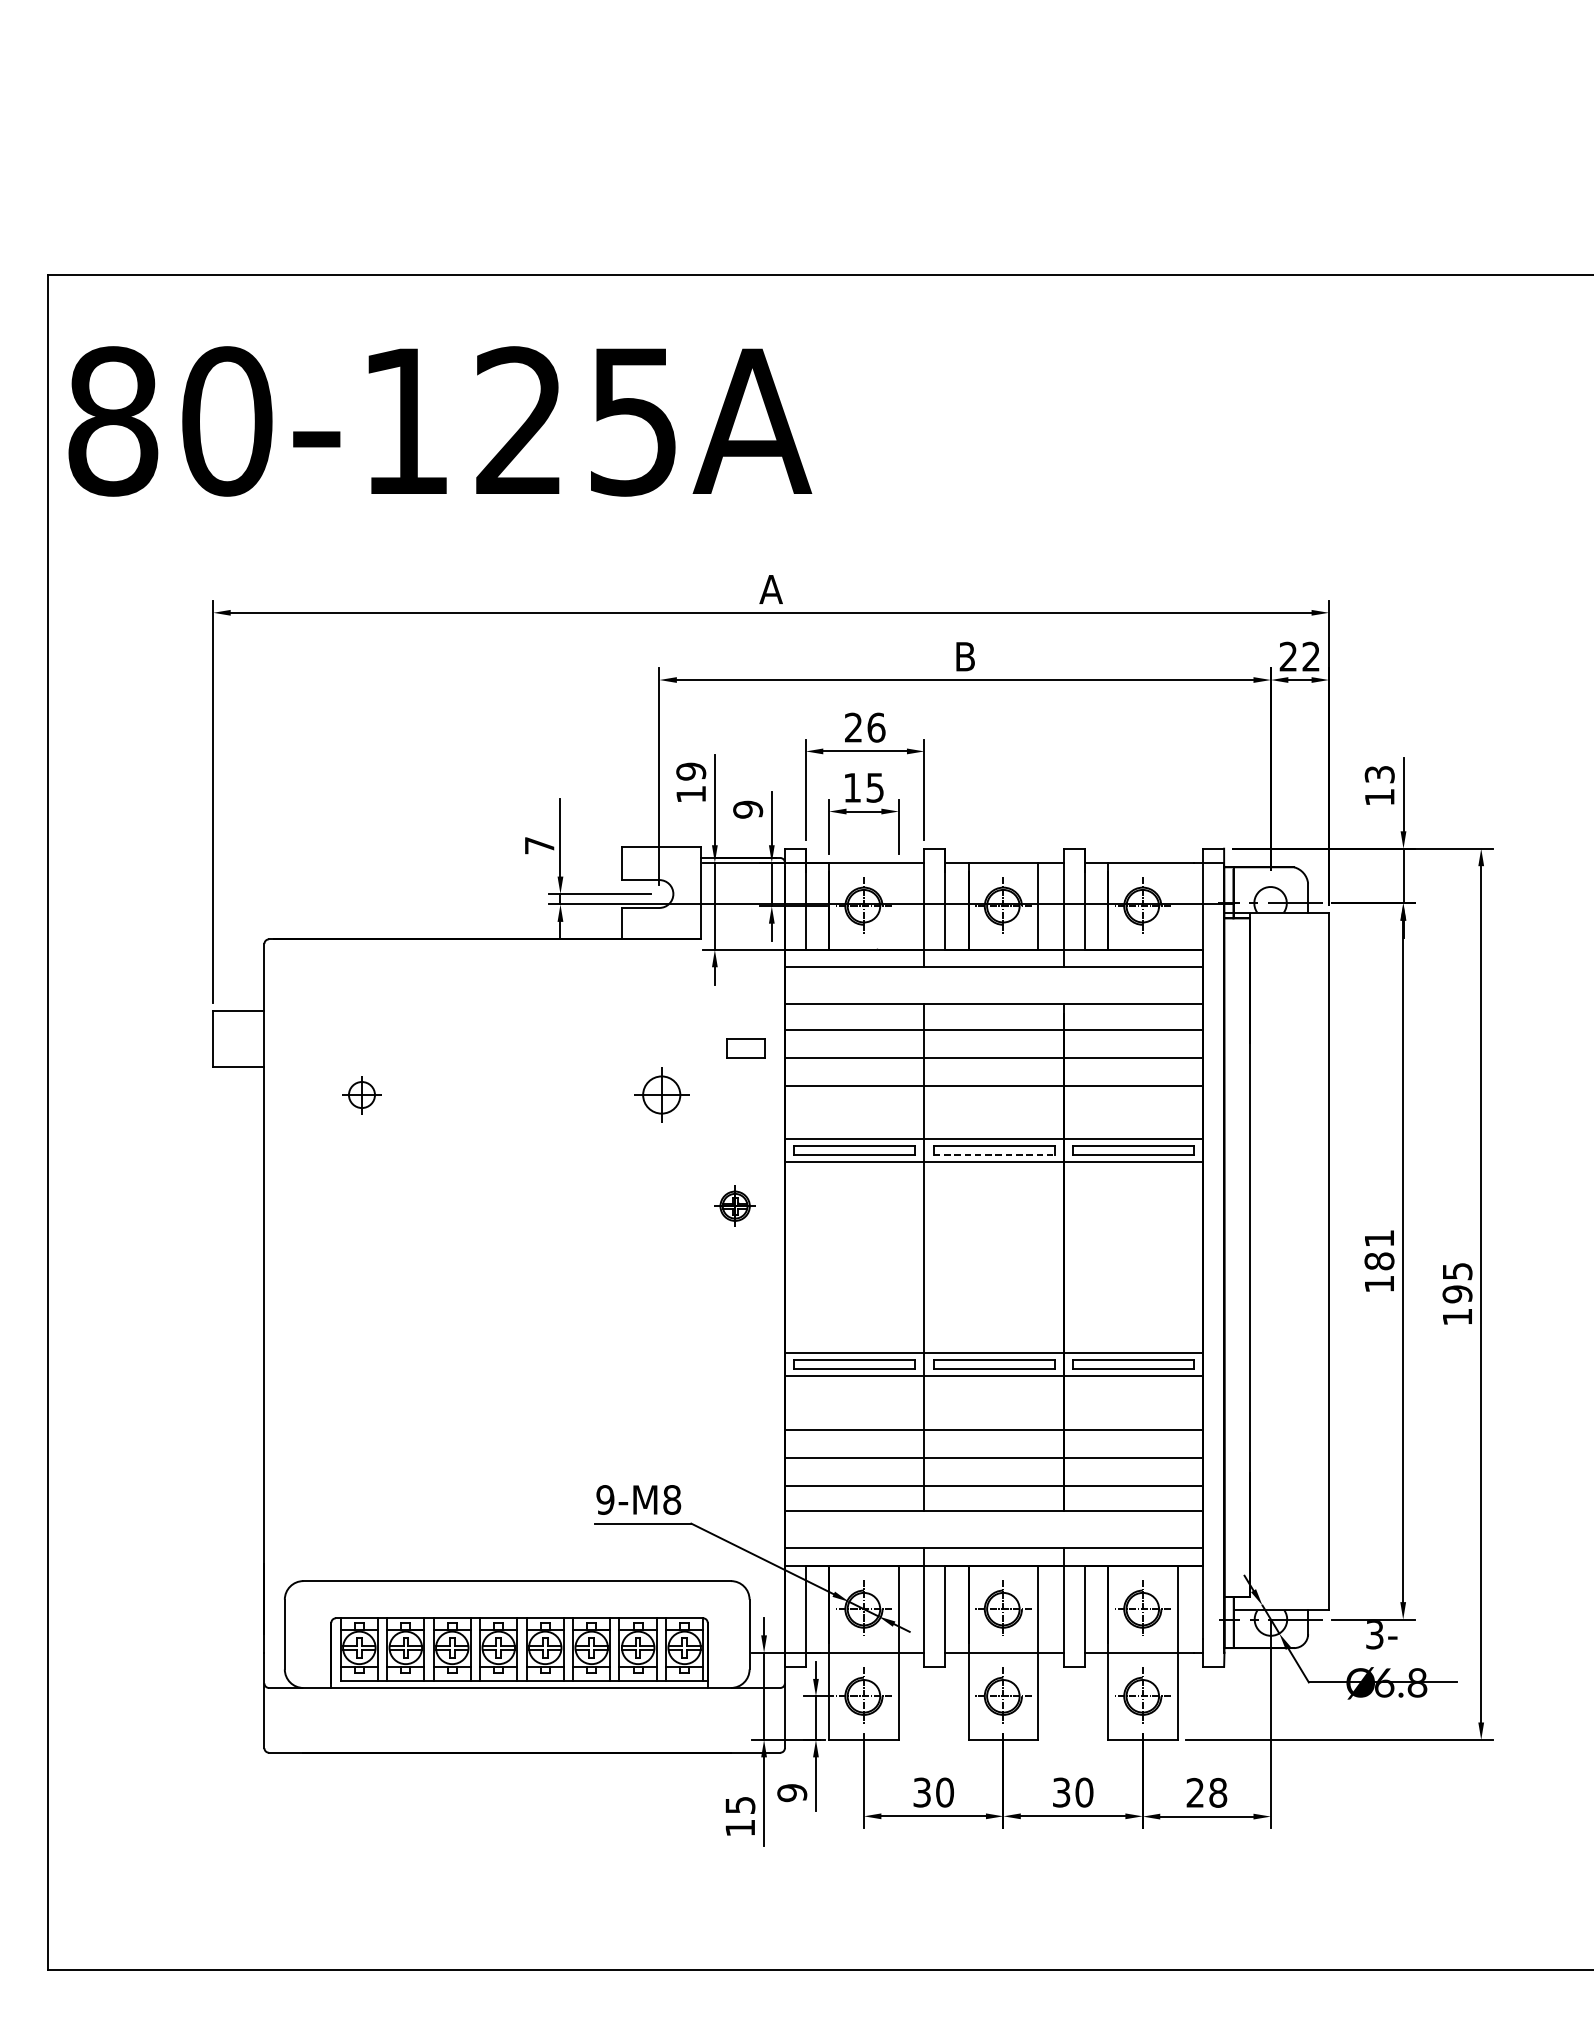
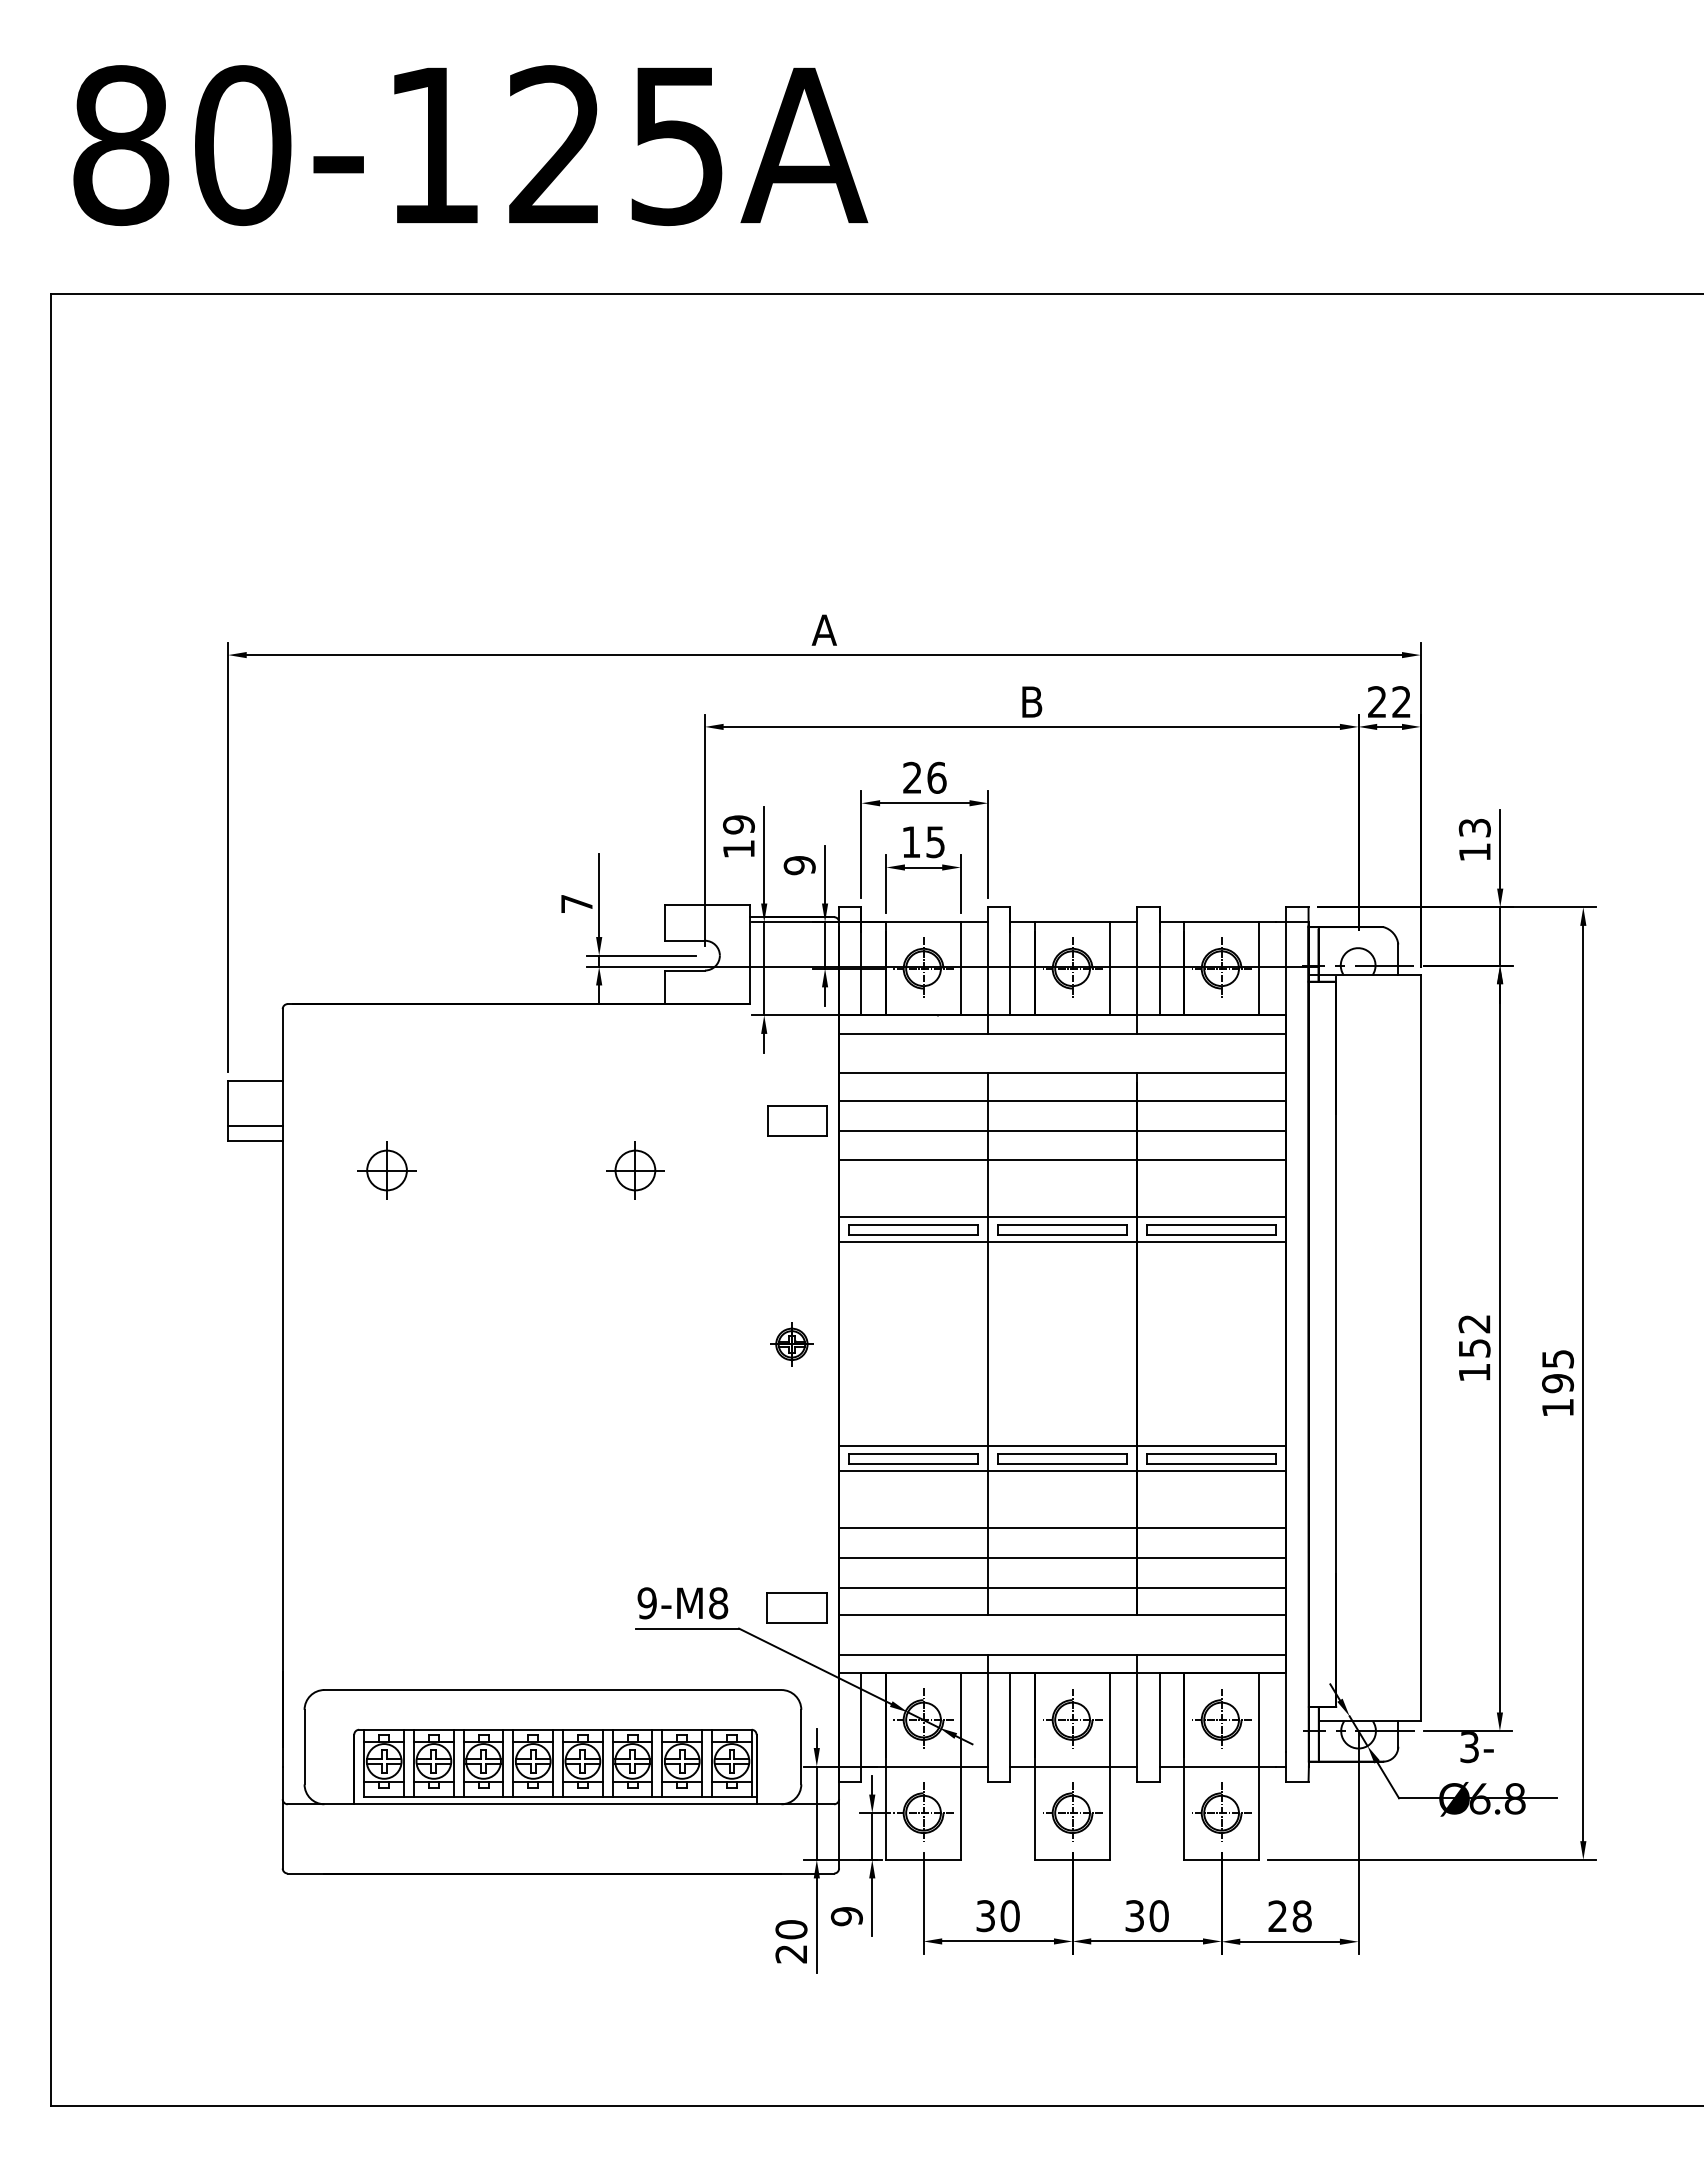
text: (440, 421) -> (470, 145), moved
line: (898, 906) -> (960, 968), added
line: (1177, 906) -> (1258, 968), added
part: (746, 1048) -> (797, 1120), size x1.43
line: (238, 1052) -> (255, 1125), added
part: (361, 1095) -> (386, 1170), size x1.43
part: (661, 1095) -> (635, 1170), moved
line: (993, 1154) -> (1062, 1234), dashed -> solid
part: (734, 1206) -> (791, 1344), moved
text: (1379, 1250) -> (1474, 1336), 181 -> 152
part: (745, 1503) -> (796, 1607), added
text: (740, 1816) -> (791, 1941), 15 -> 20

